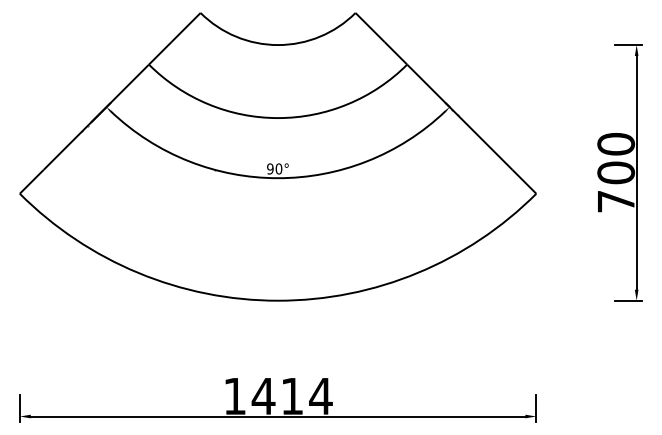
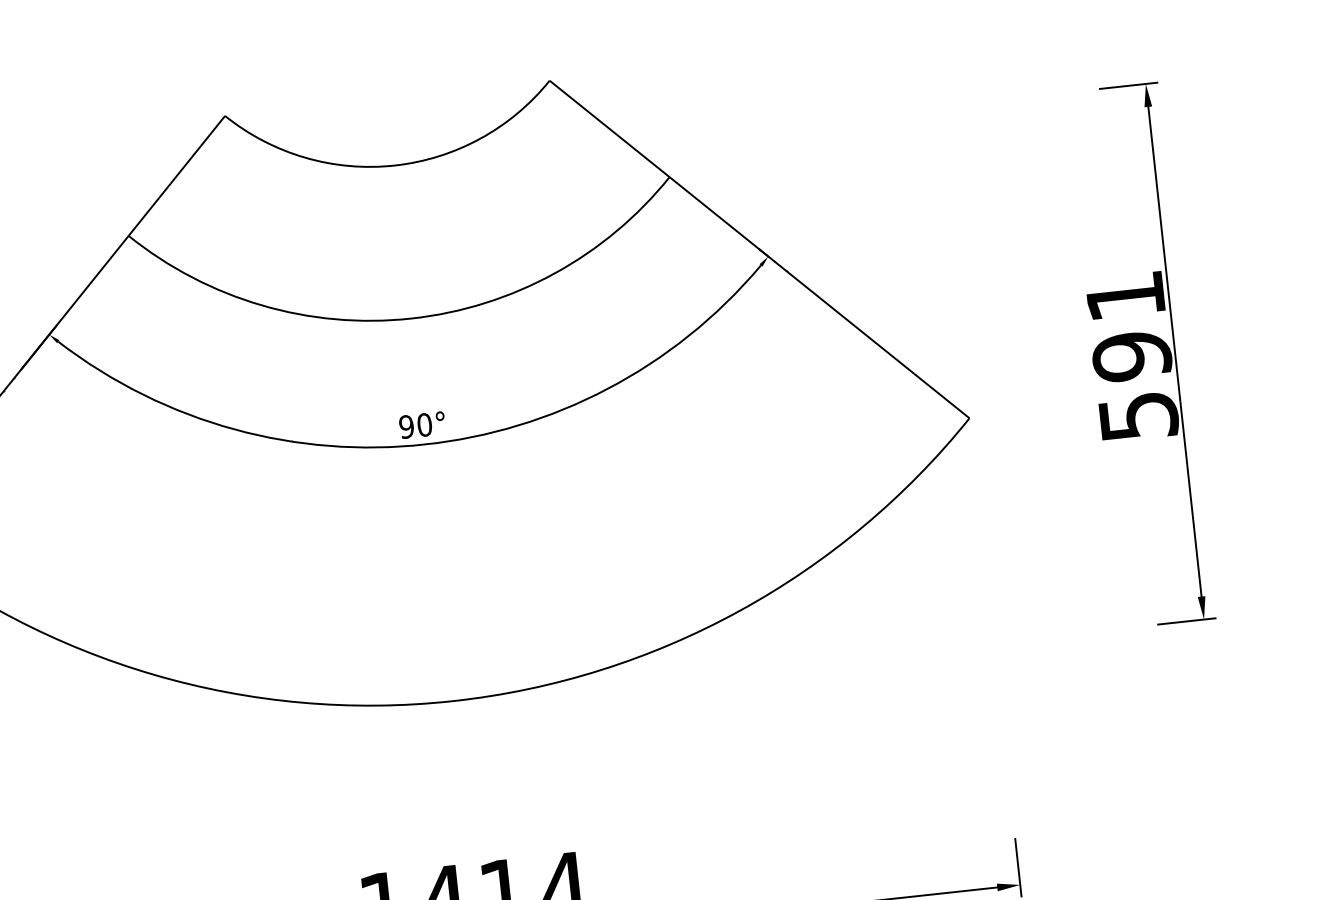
text: (616, 172) -> (1132, 355), 700 -> 591

